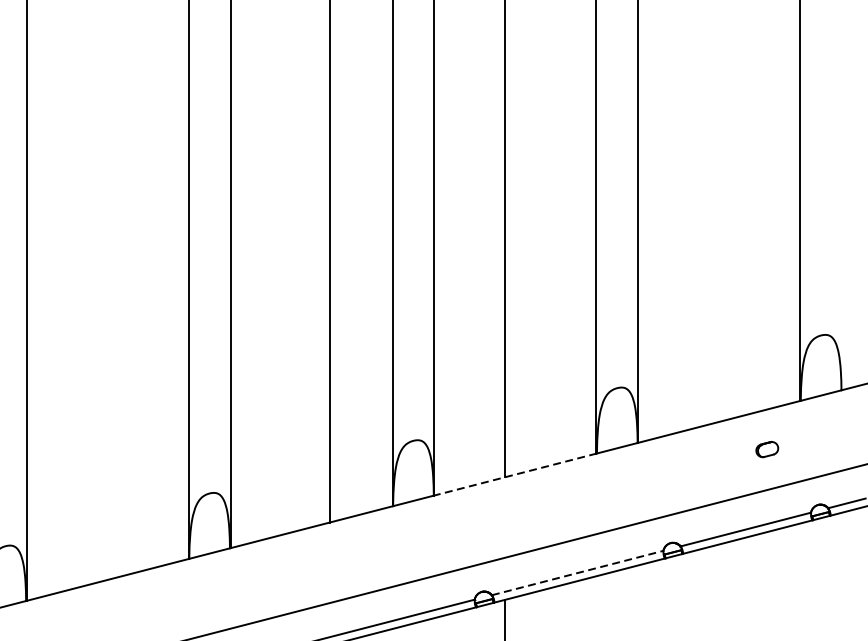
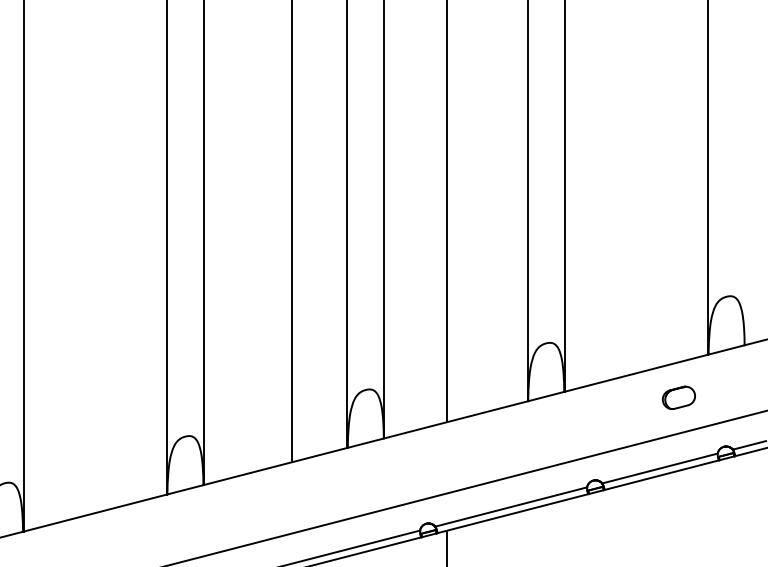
part: (766, 449) -> (678, 397), size x1.67
line: (515, 474) -> (456, 419), dashed -> solid
line: (578, 572) -> (511, 506), dashed -> solid

